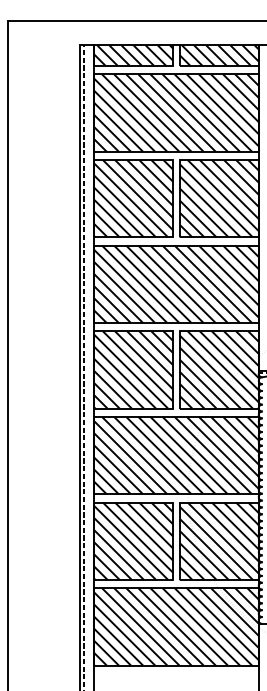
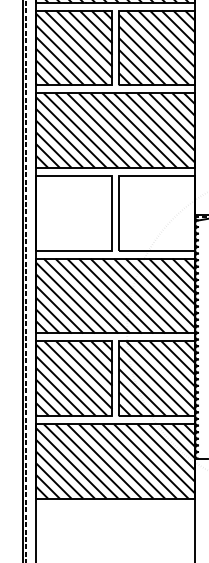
hatch: (133, 369) -> (74, 212), removed
hatch: (218, 369) -> (156, 212), removed

